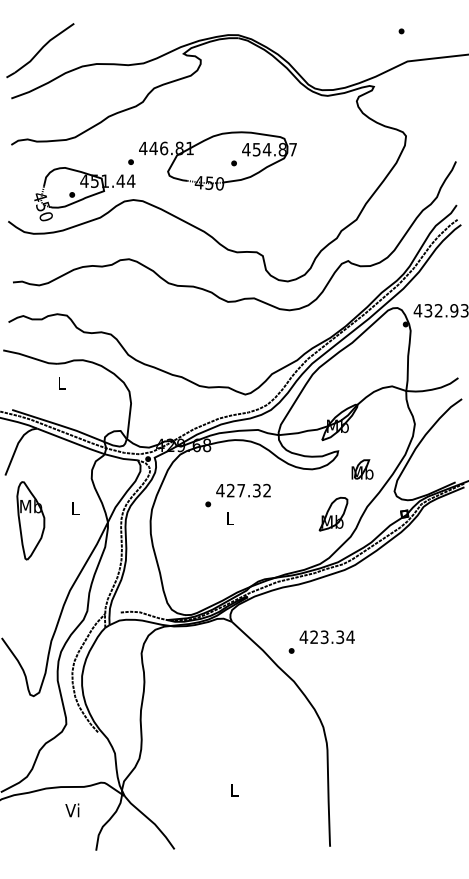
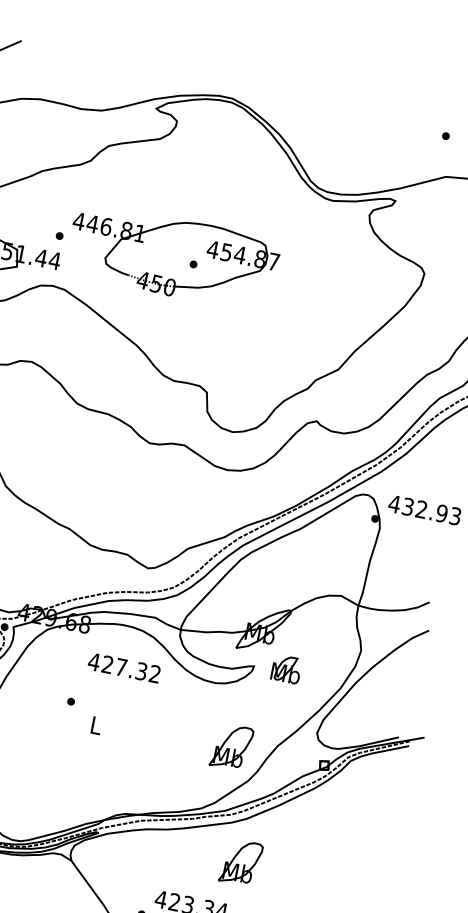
part: (362, 469) -> (286, 669), moved
text: (243, 490) -> (124, 667), moved
part: (357, 597) -> (241, 861), added

